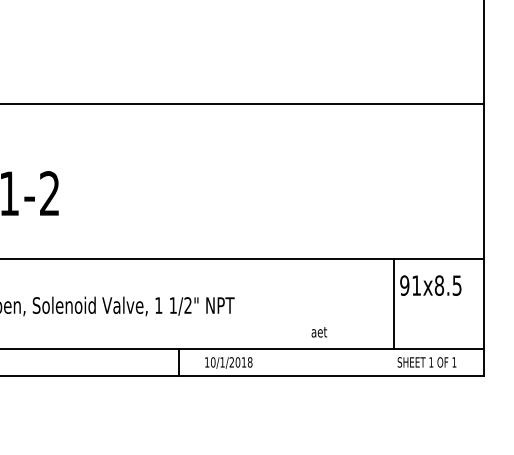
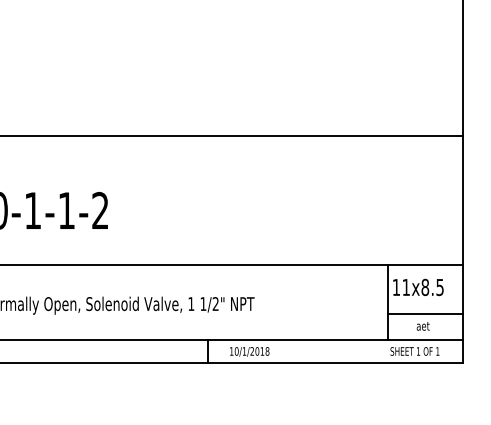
text: (404, 285) -> (396, 287), 91x8.5 -> 11x8.5
line: (438, 318) -> (424, 314), added
text: (318, 332) -> (422, 326), moved

